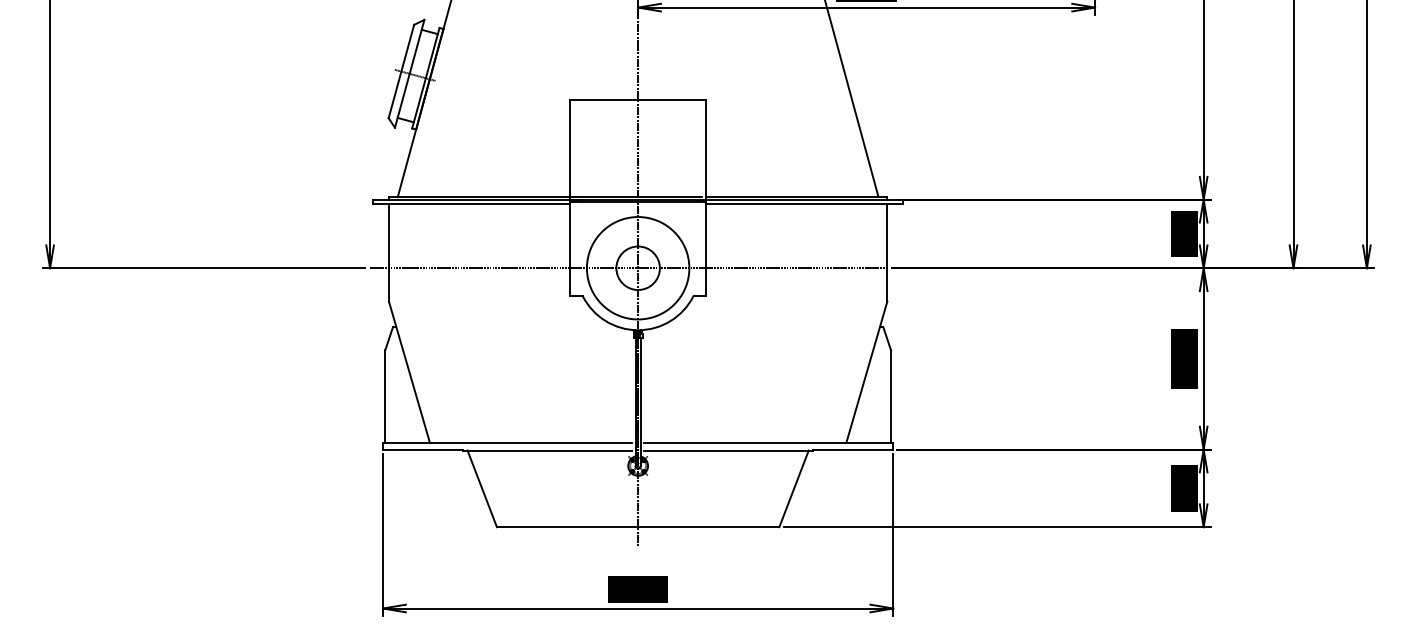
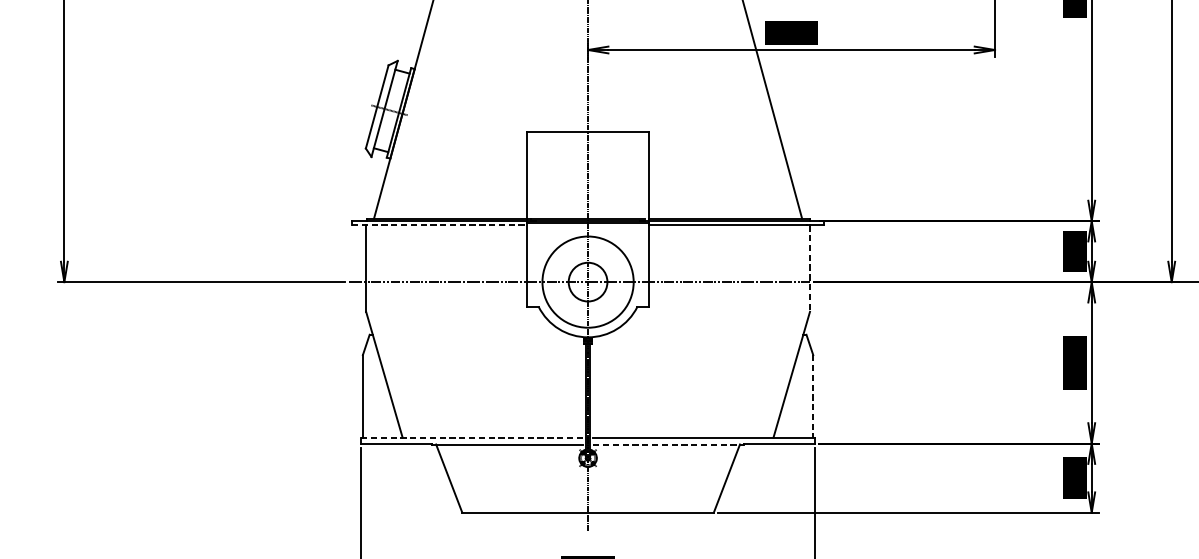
line: (471, 204) -> (439, 225), solid -> dashed
line: (887, 253) -> (810, 268), solid -> dashed
line: (890, 397) -> (812, 397), solid -> dashed
line: (507, 442) -> (471, 437), solid -> dashed
line: (728, 450) -> (668, 444), solid -> dashed

